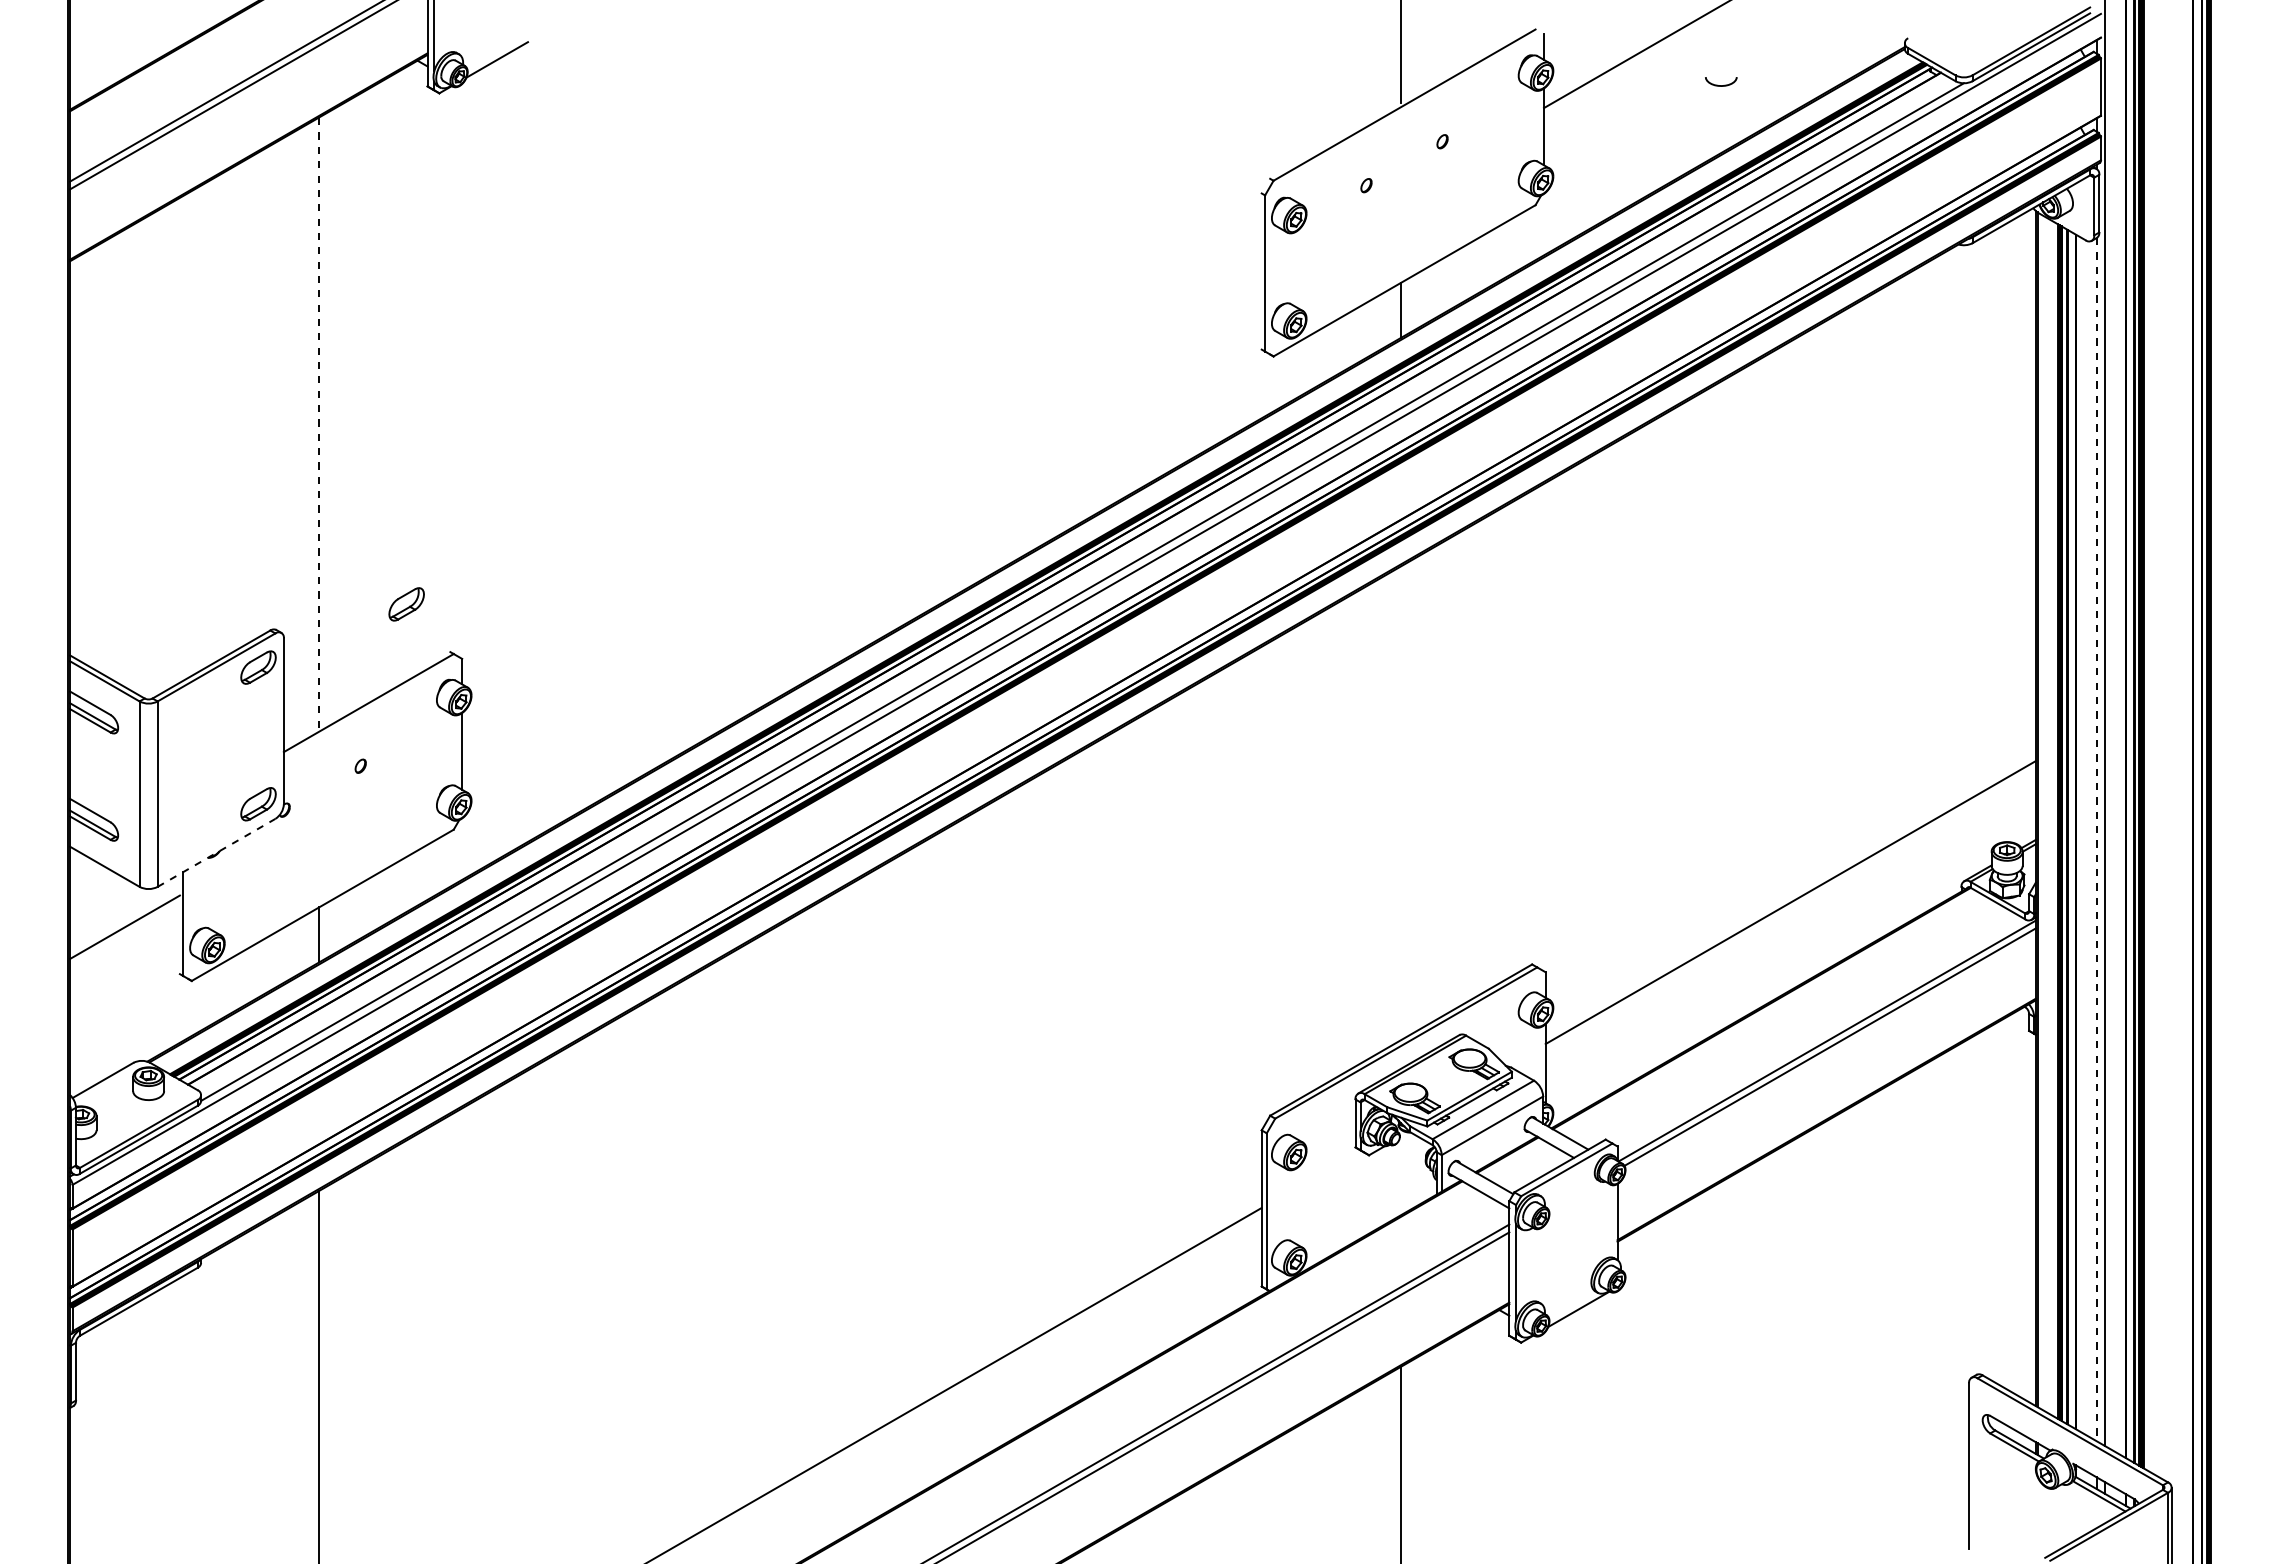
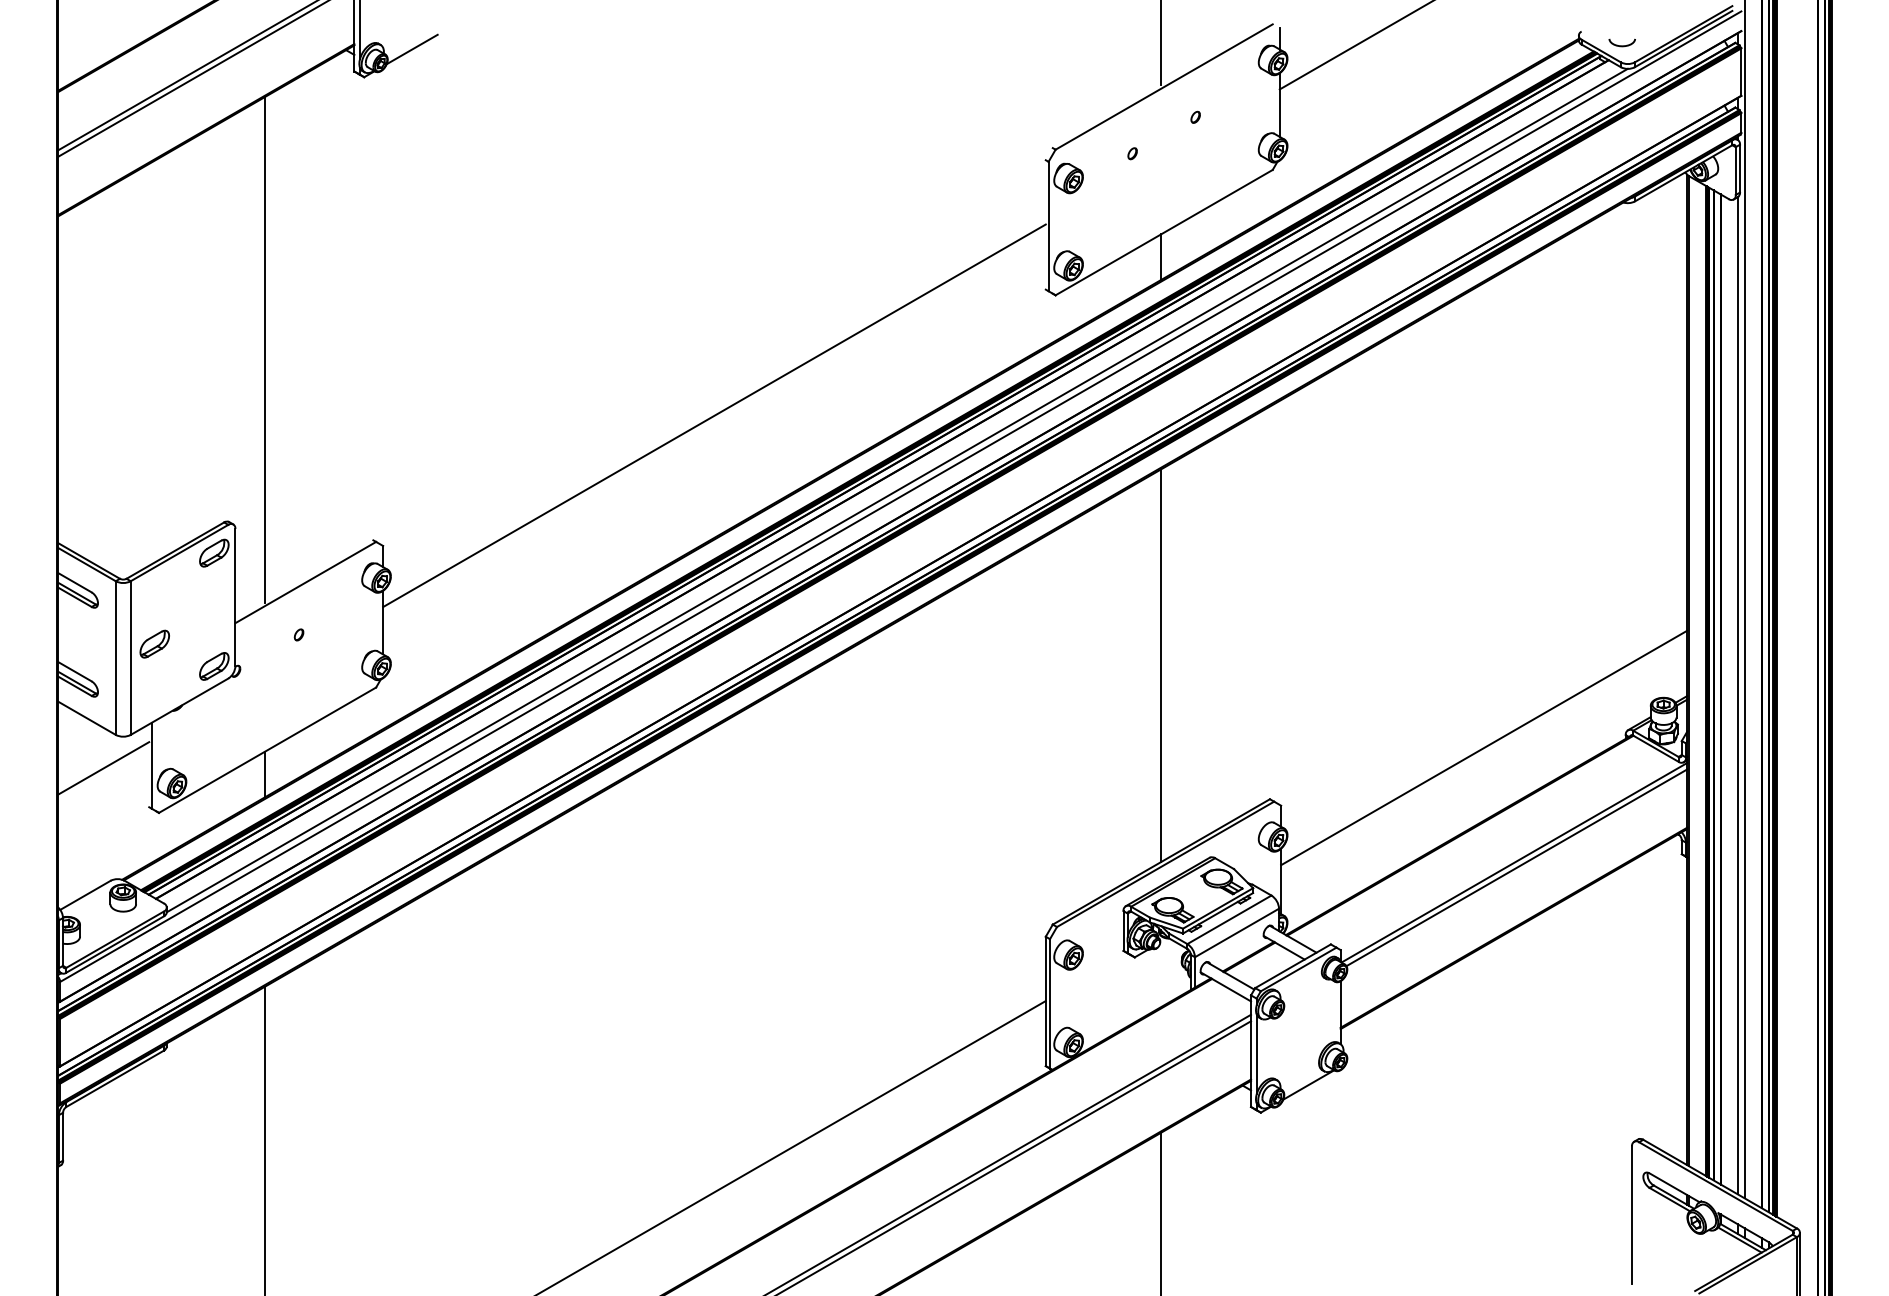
curve: (1721, 85) -> (1622, 45), moved
line: (319, 422) -> (264, 350), dashed -> solid
line: (861, 501) -> (714, 415), added
part: (406, 604) -> (154, 644), moved
line: (1401, 803) -> (1161, 665), added
line: (2096, 839) -> (1737, 695), dashed -> solid
line: (216, 852) -> (179, 706), dashed -> solid

